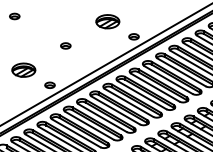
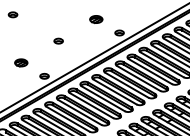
part: (108, 21) -> (96, 19), size x0.6
part: (24, 69) -> (21, 62), size x0.6

